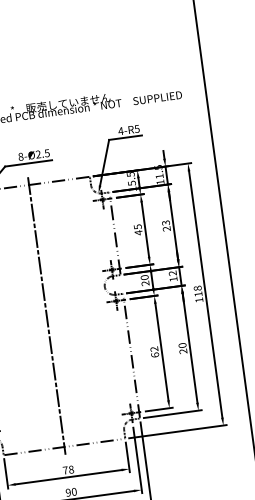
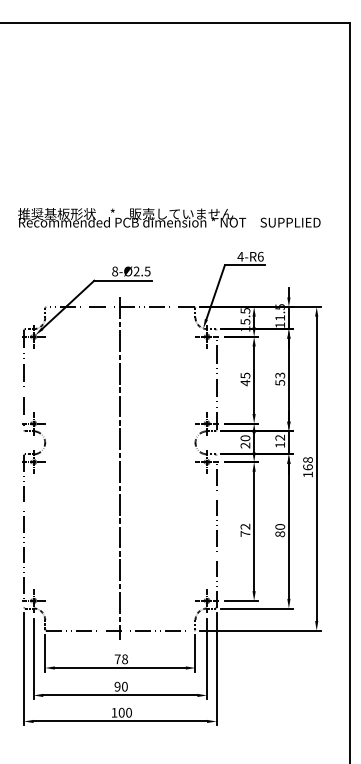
text: (137, 128) -> (260, 256), 4-R5 -> 4-R6
text: (166, 228) -> (280, 382), 23 -> 53
text: (198, 294) -> (307, 467), 118 -> 168
text: (183, 351) -> (280, 534), 20 -> 80
text: (155, 354) -> (245, 533), 62 -> 72

